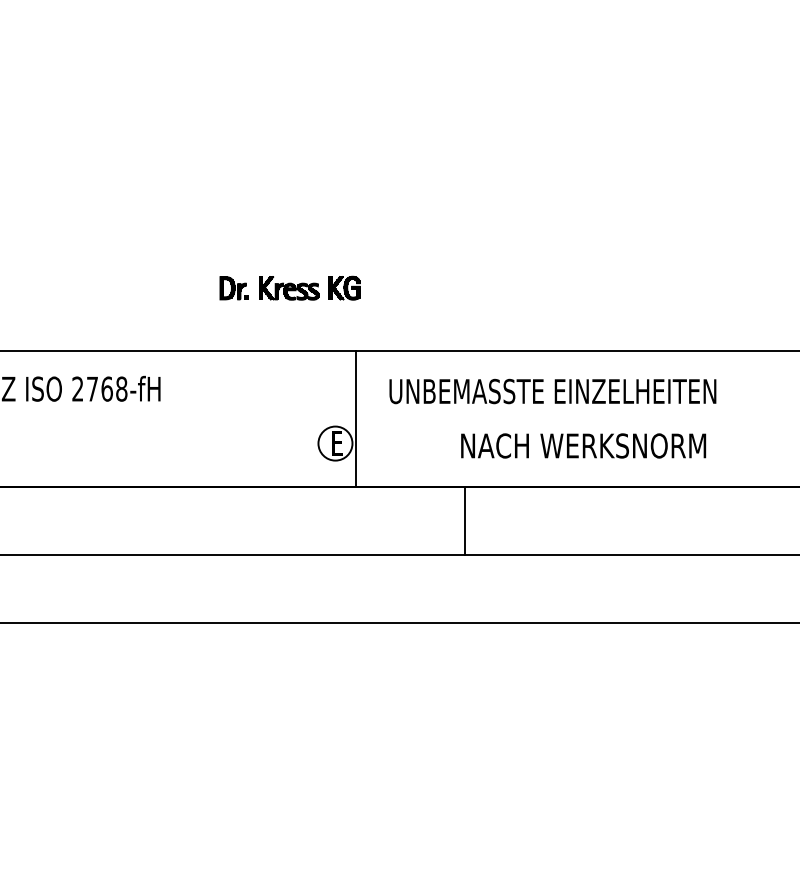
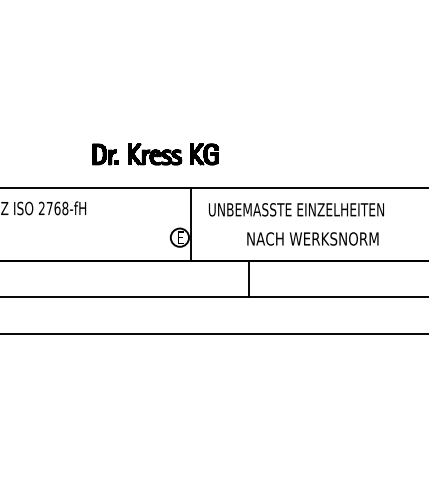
part: (289, 288) -> (155, 154), size x1.67

